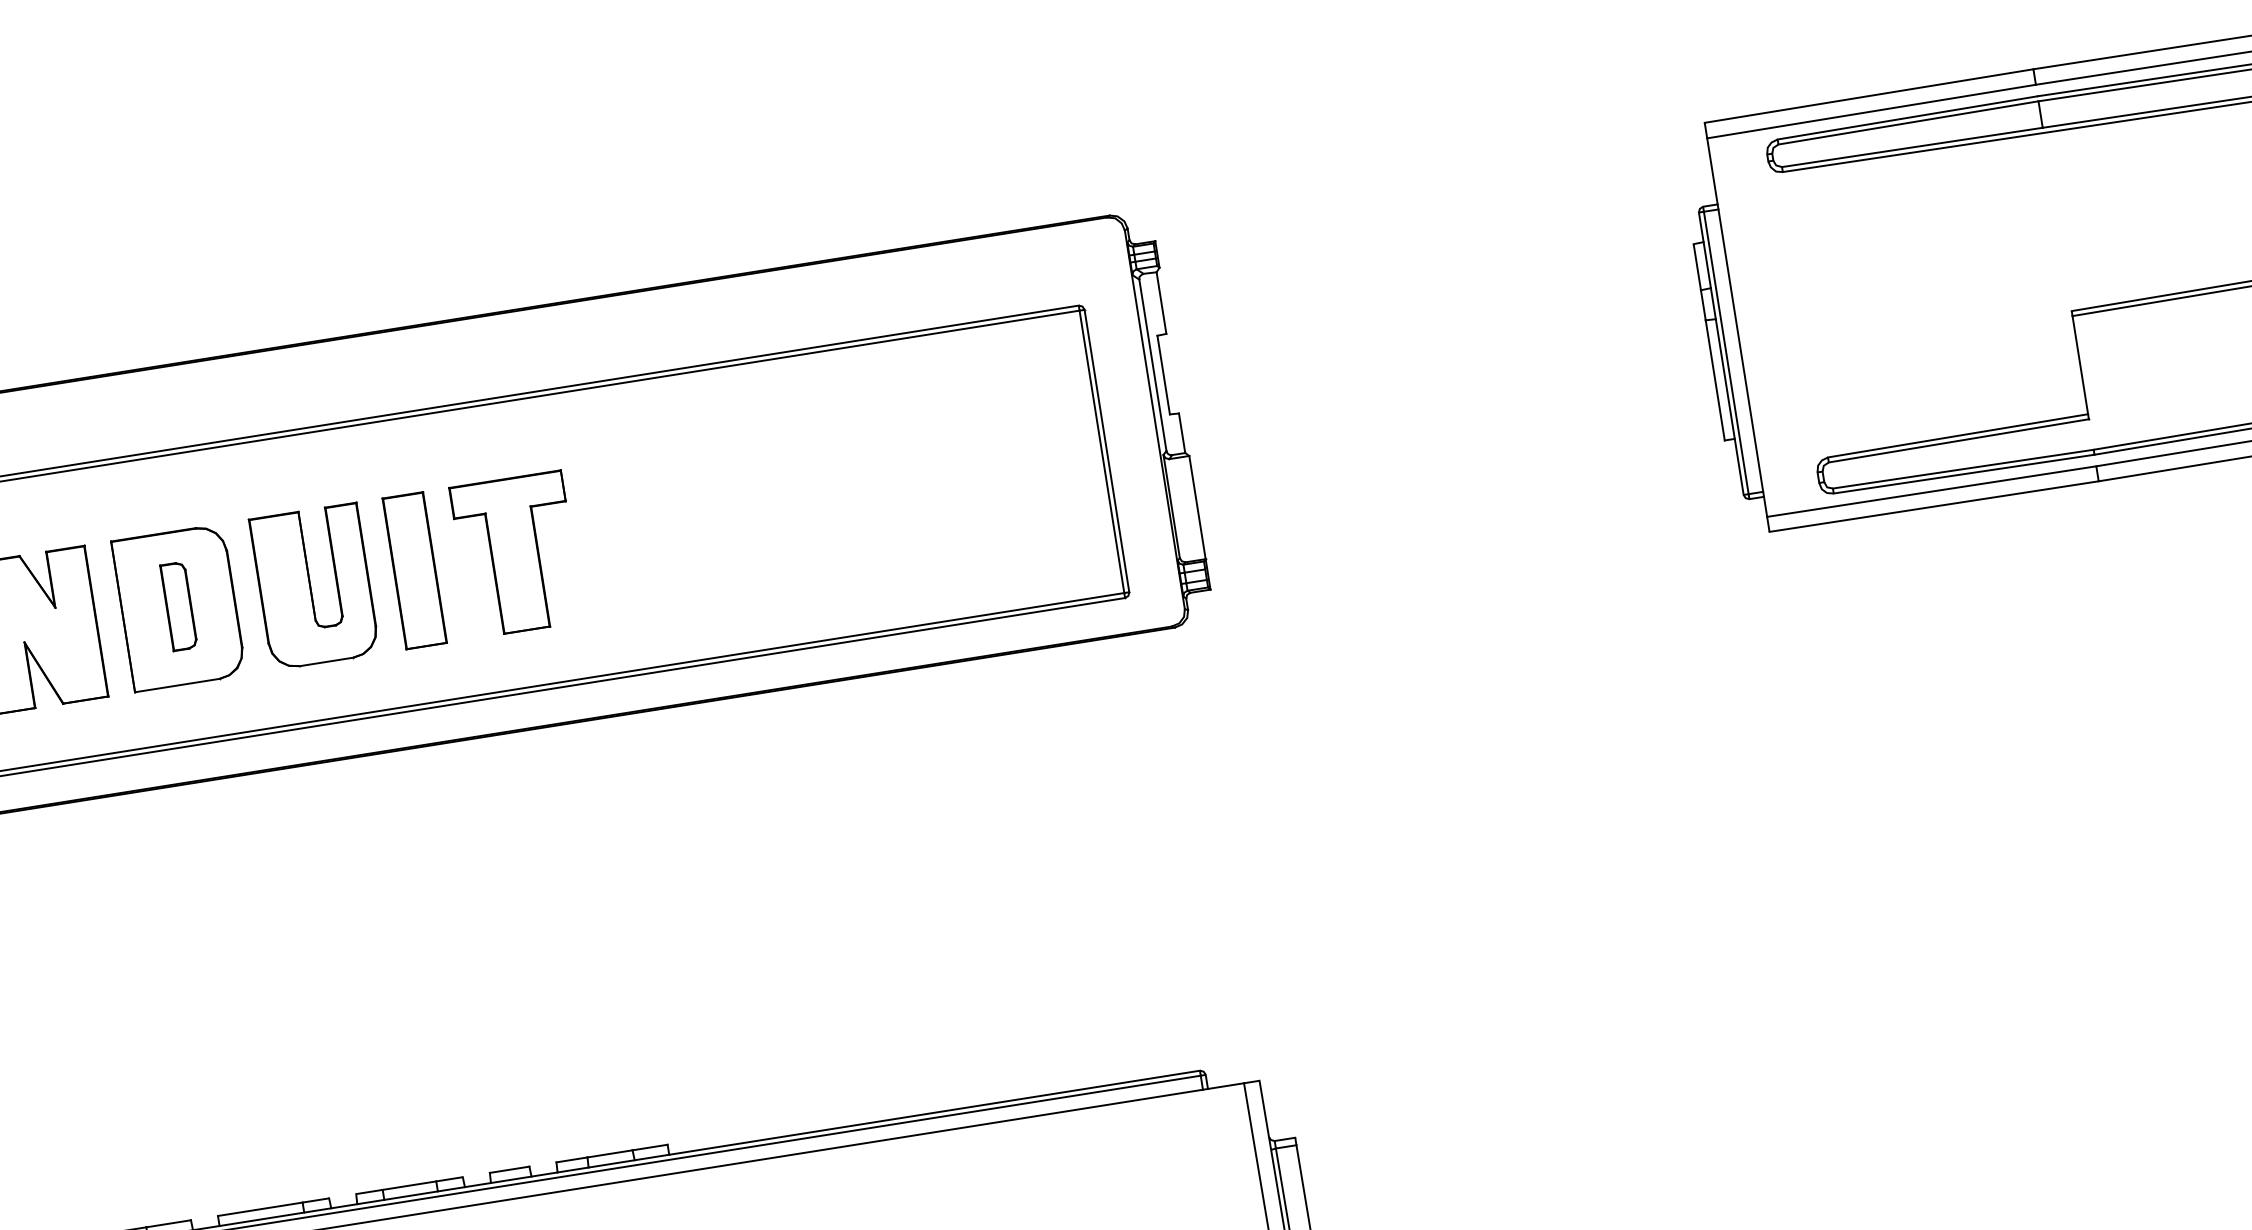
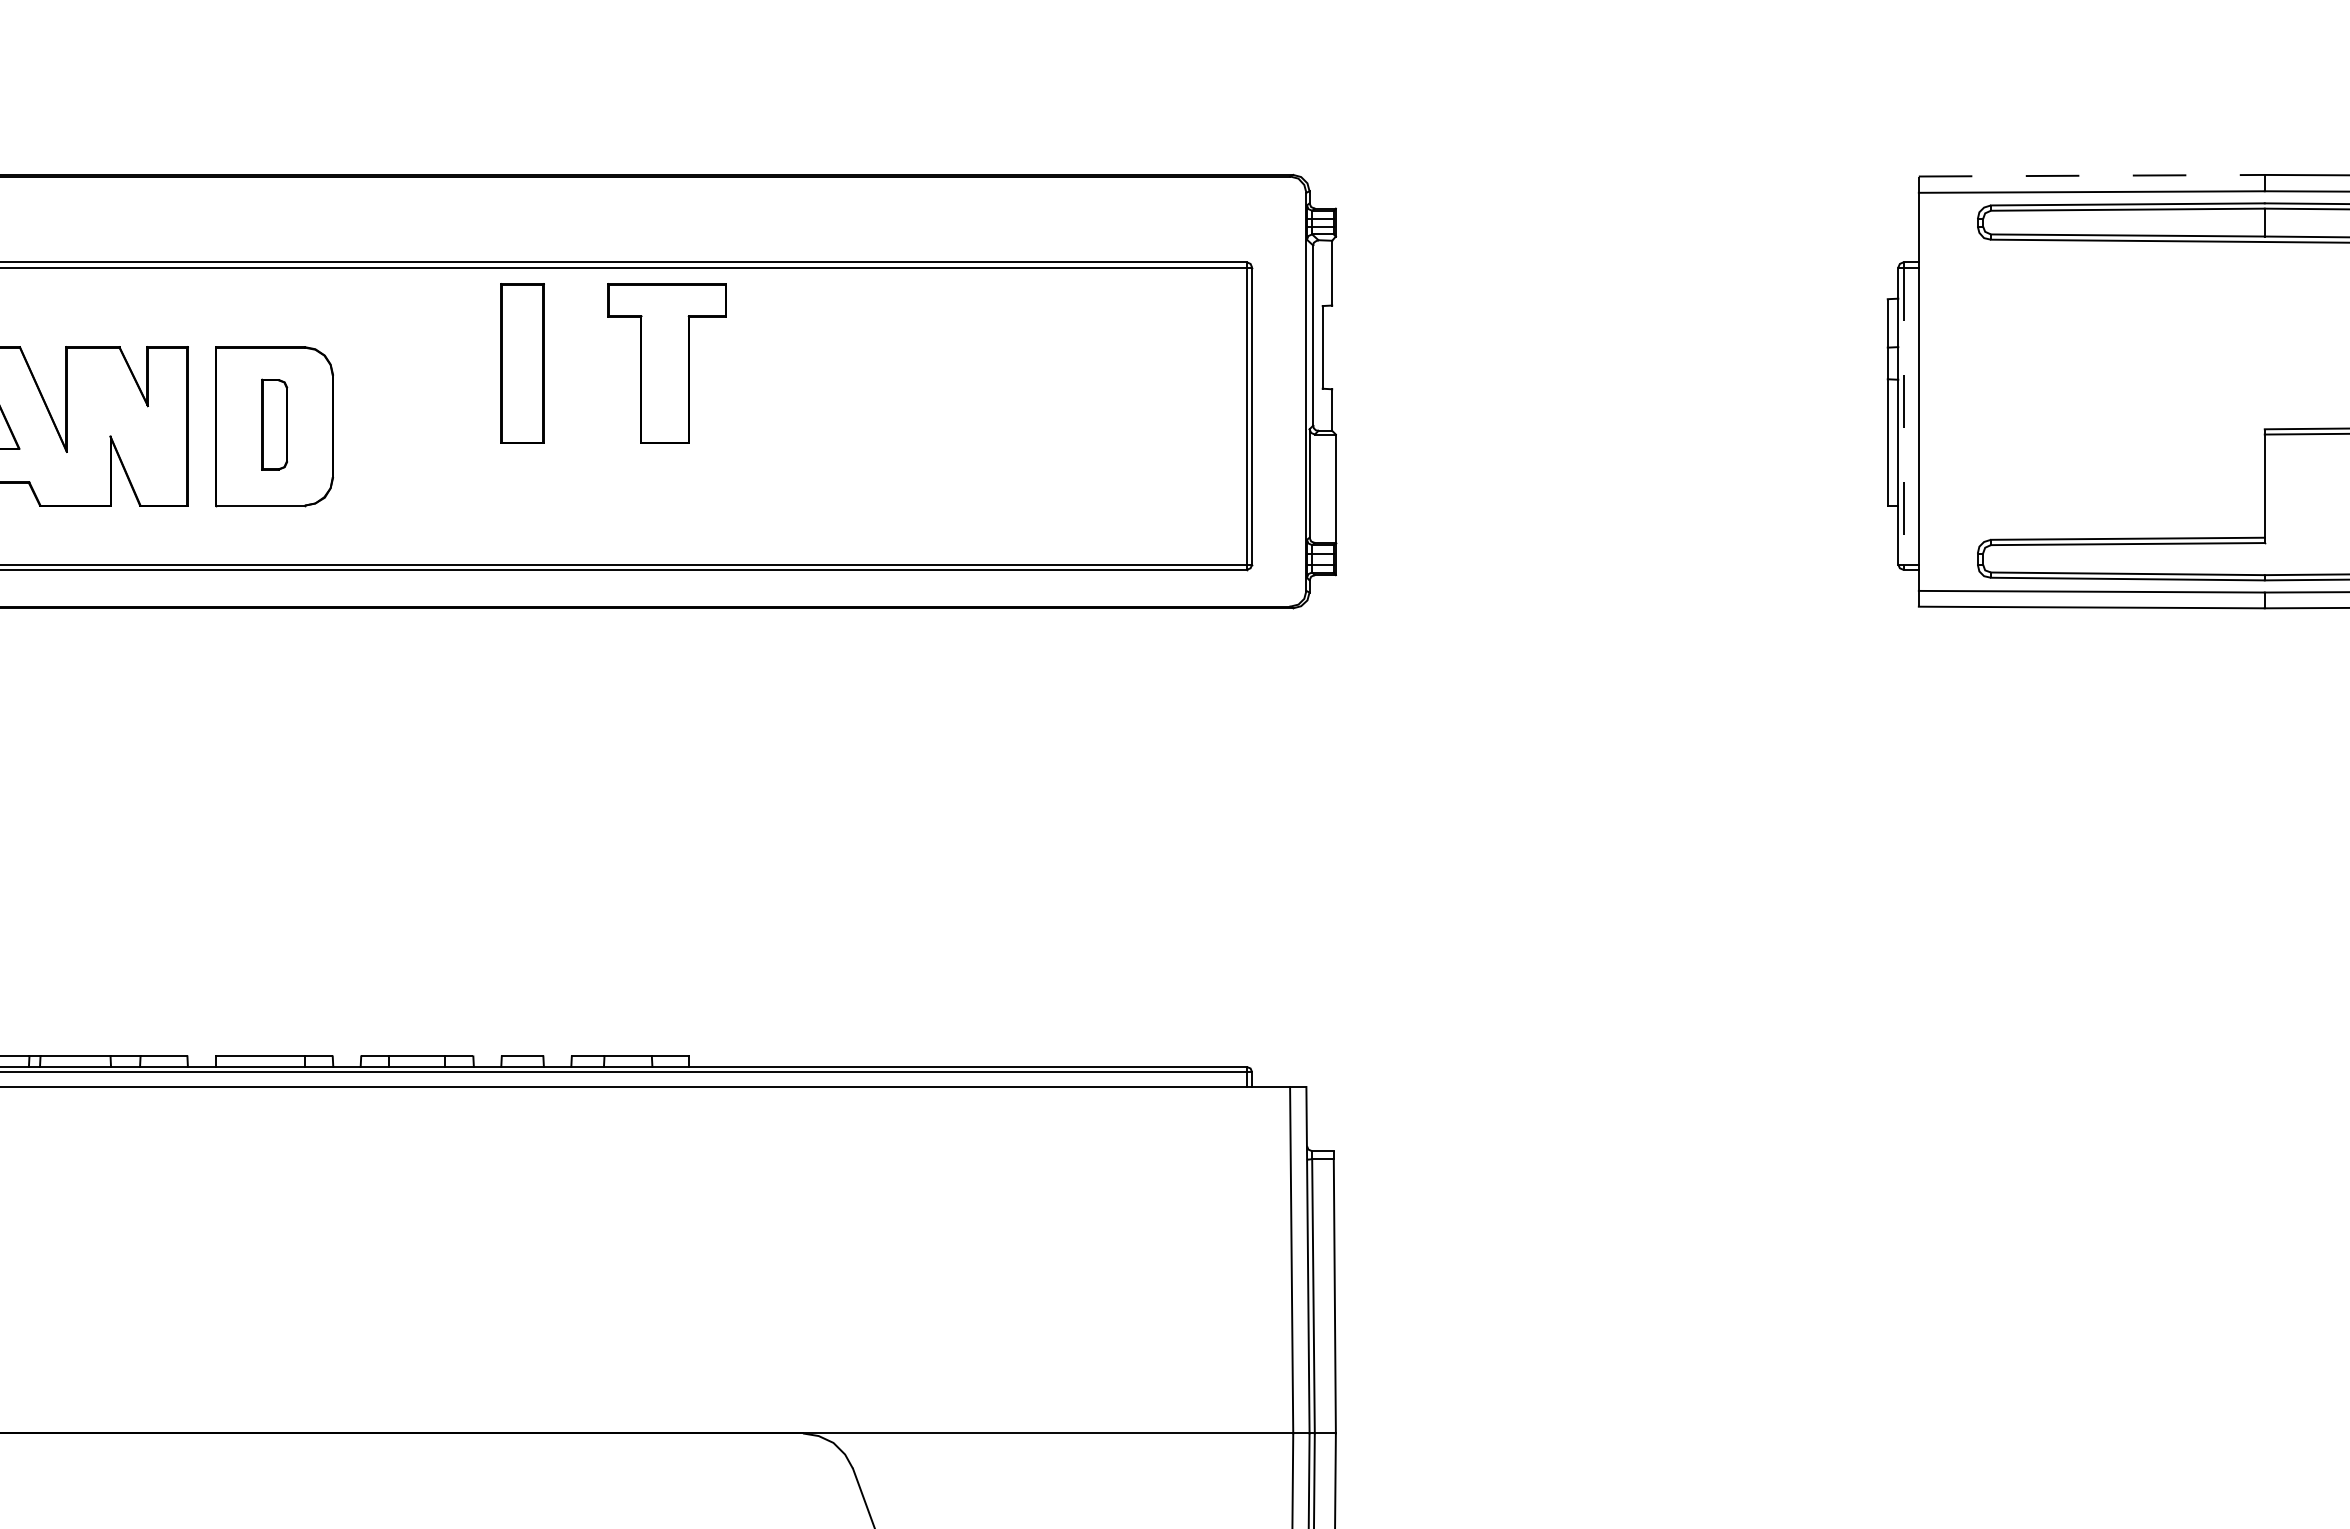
line: (1868, 95) -> (2091, 175), solid -> dashed
line: (1726, 353) -> (1903, 416), solid -> dashed
part: (516, 554) -> (666, 363), moved
part: (414, 570) -> (522, 363), moved
part: (313, 586) -> (416, 426), removed

